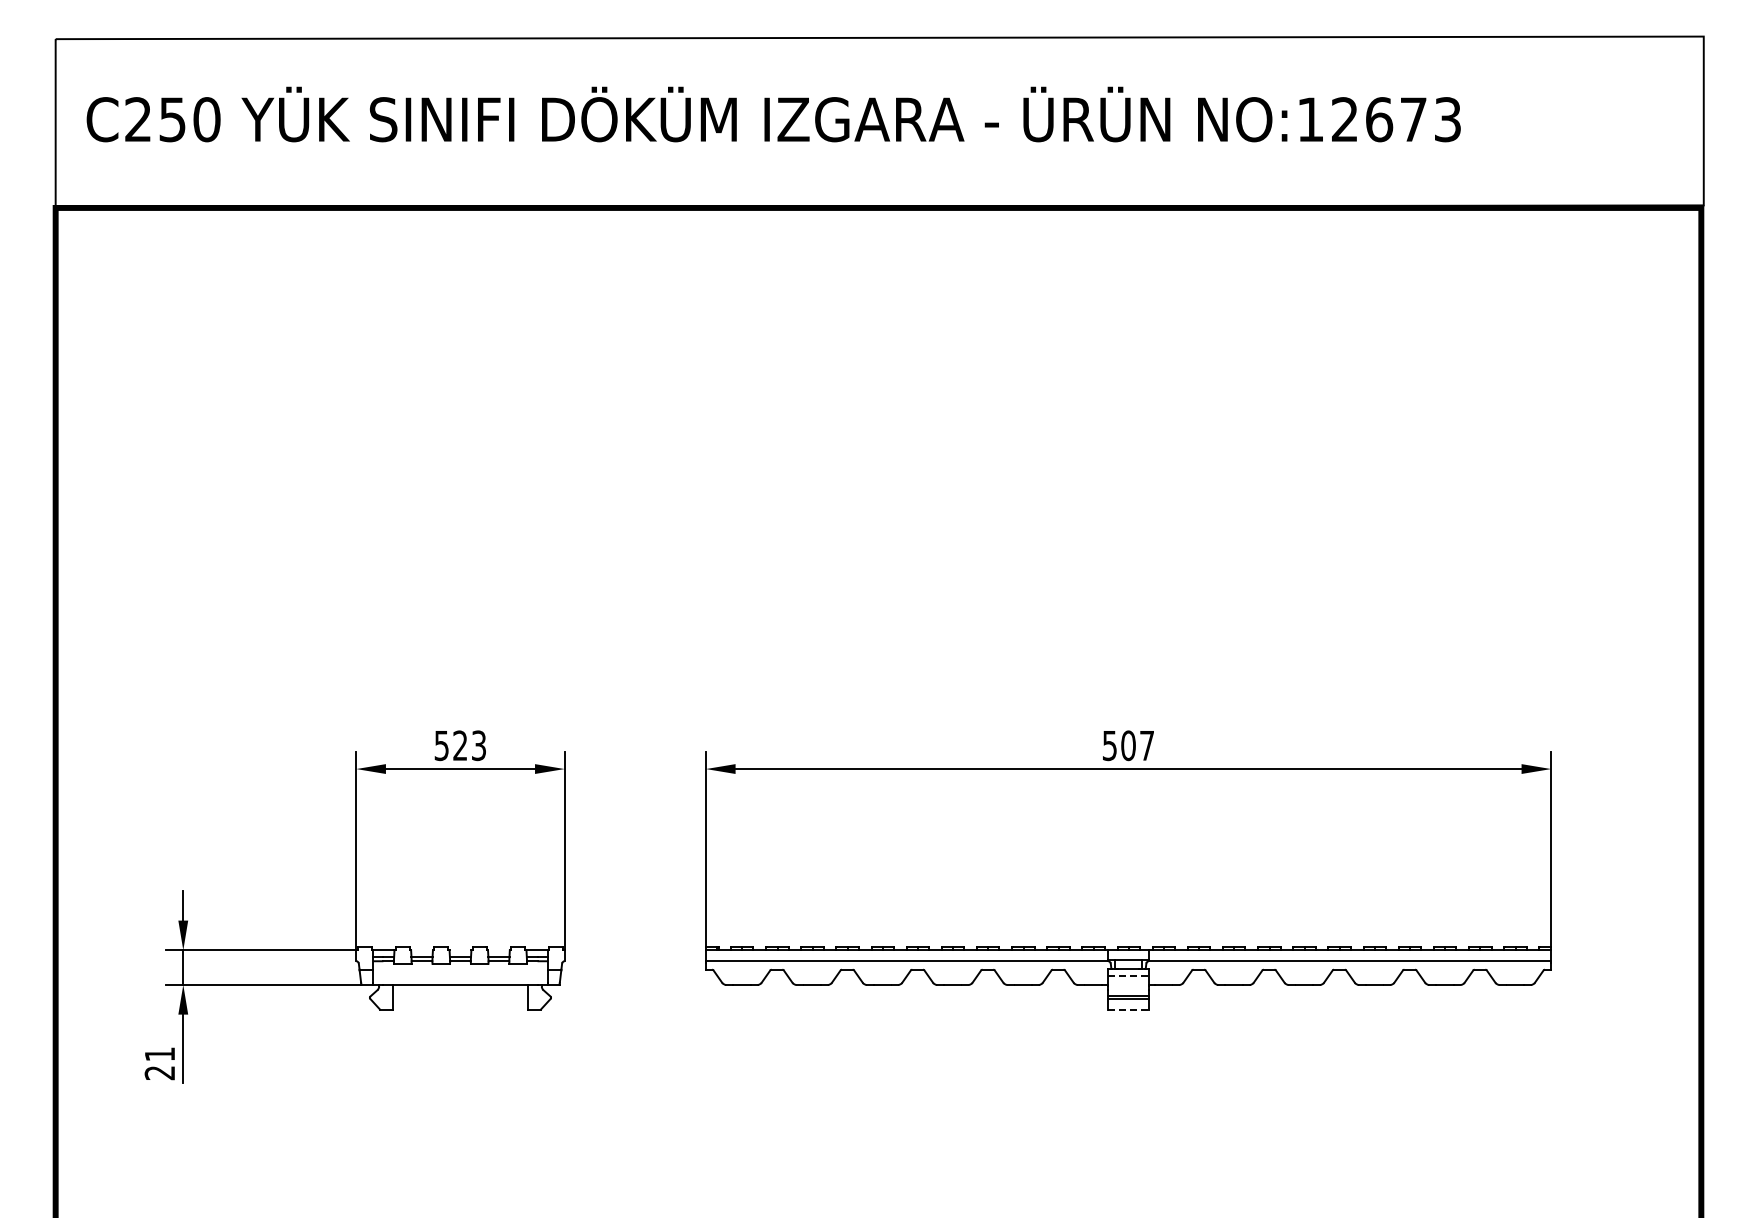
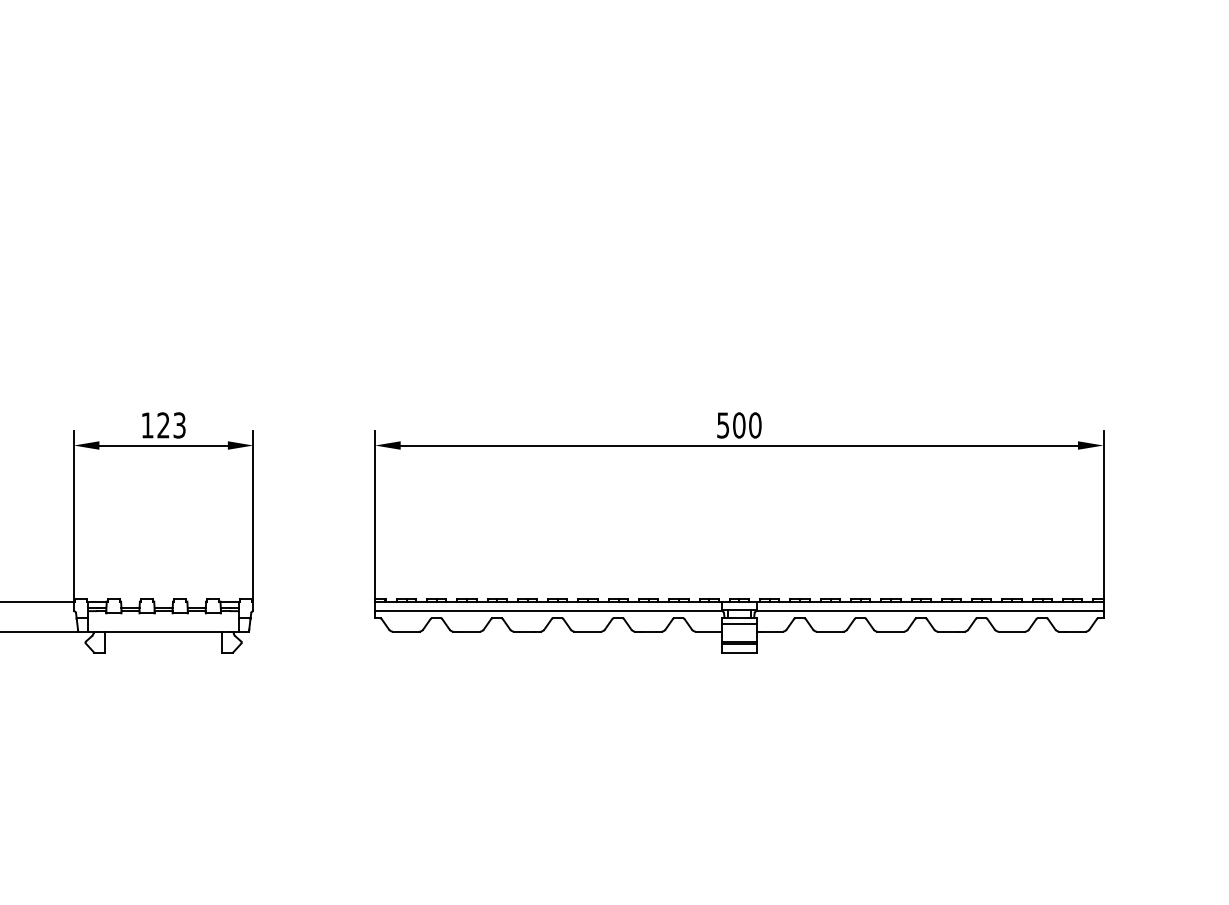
text: (1146, 745) -> (754, 425), 507 -> 500
text: (441, 746) -> (147, 426), 523 -> 123
line: (1129, 975) -> (740, 623), dashed -> solid
line: (1129, 1009) -> (740, 652), dashed -> solid

